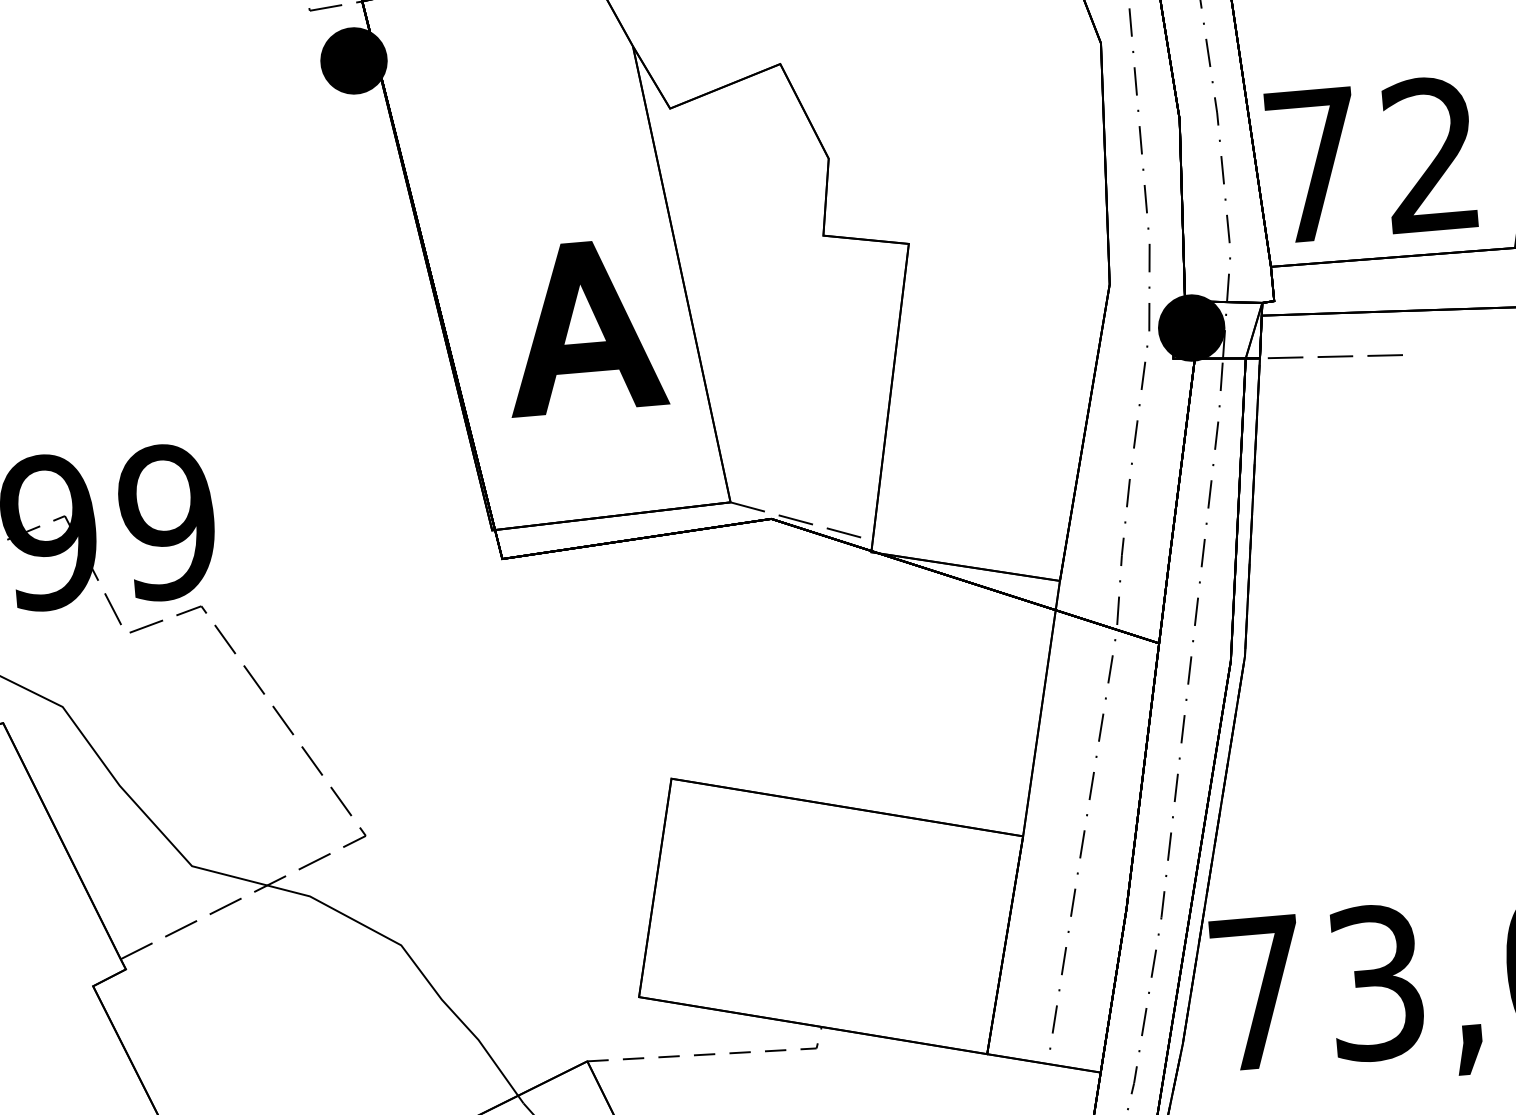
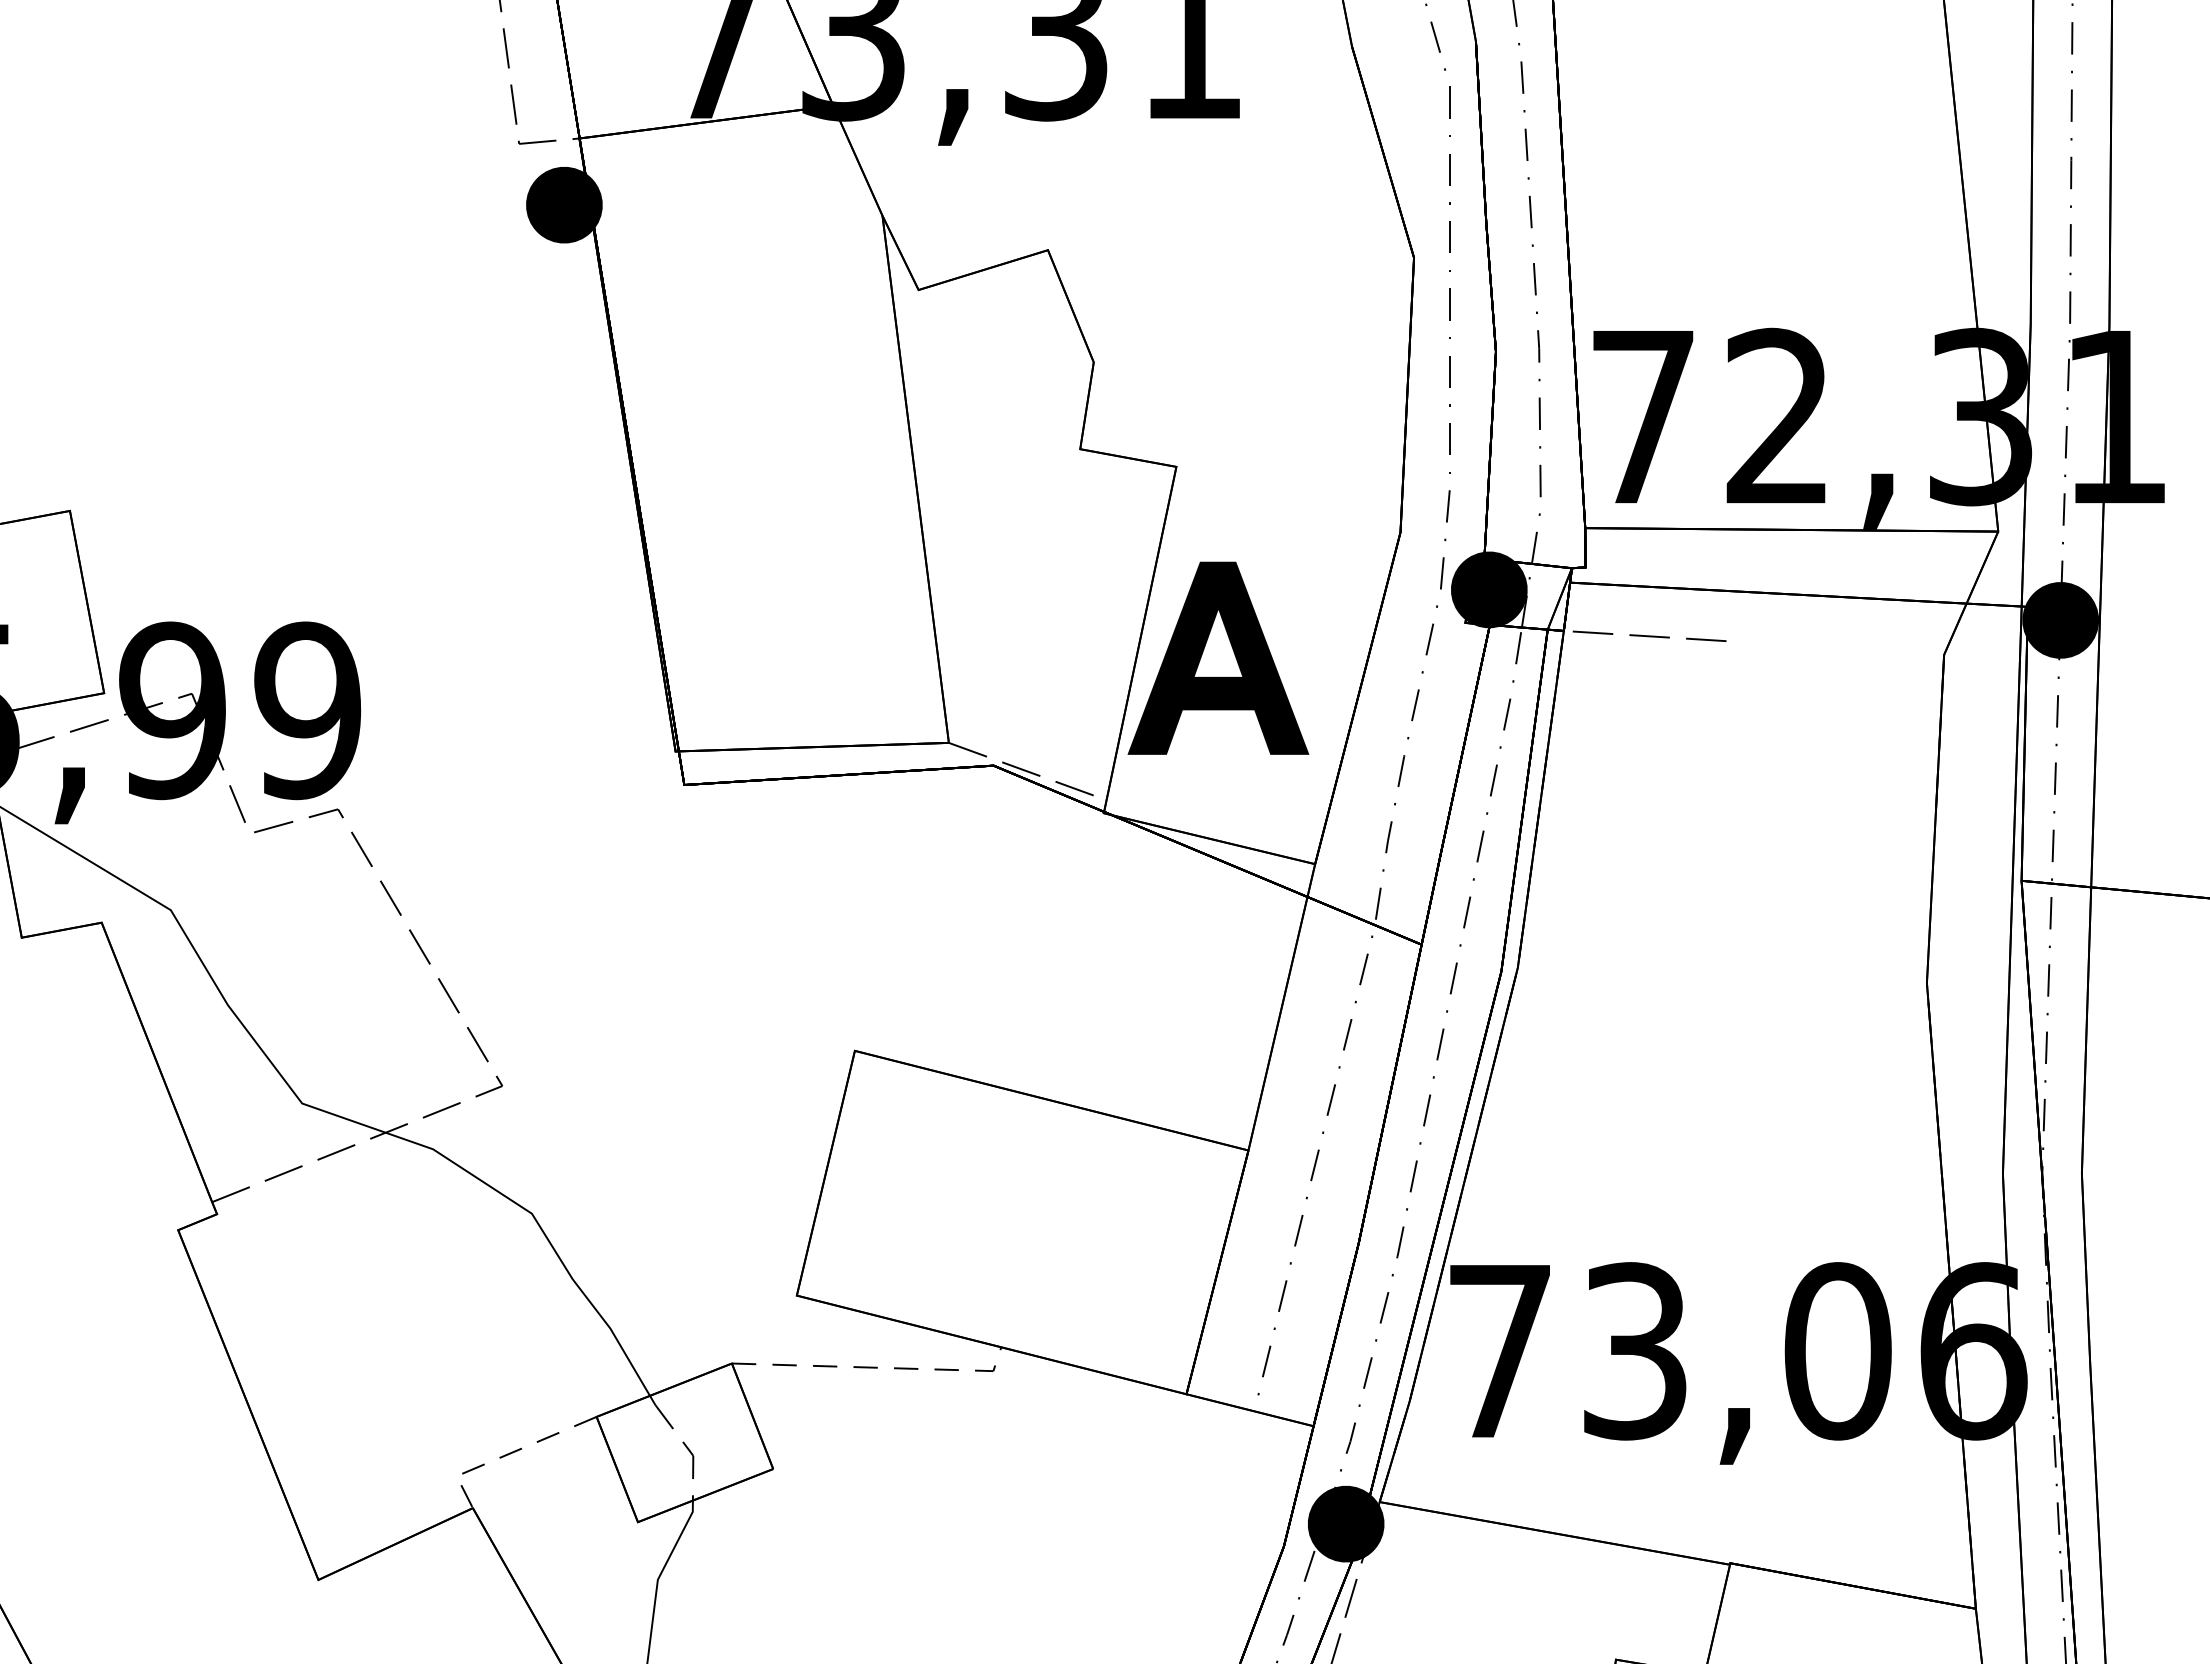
part: (583, 326) -> (1218, 657), moved

